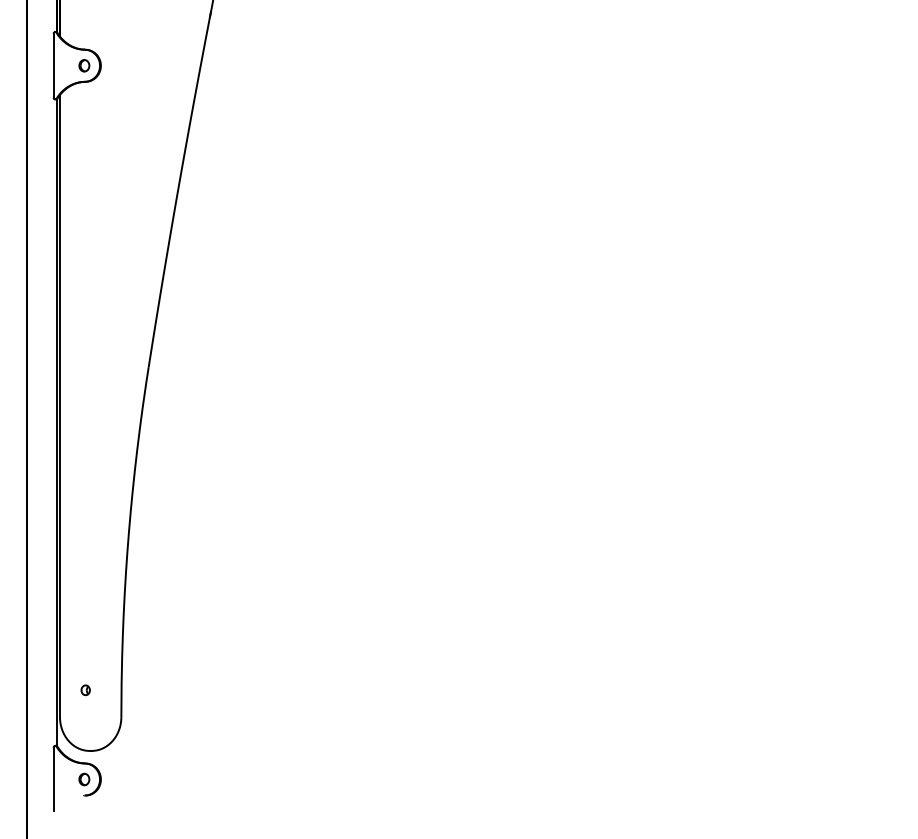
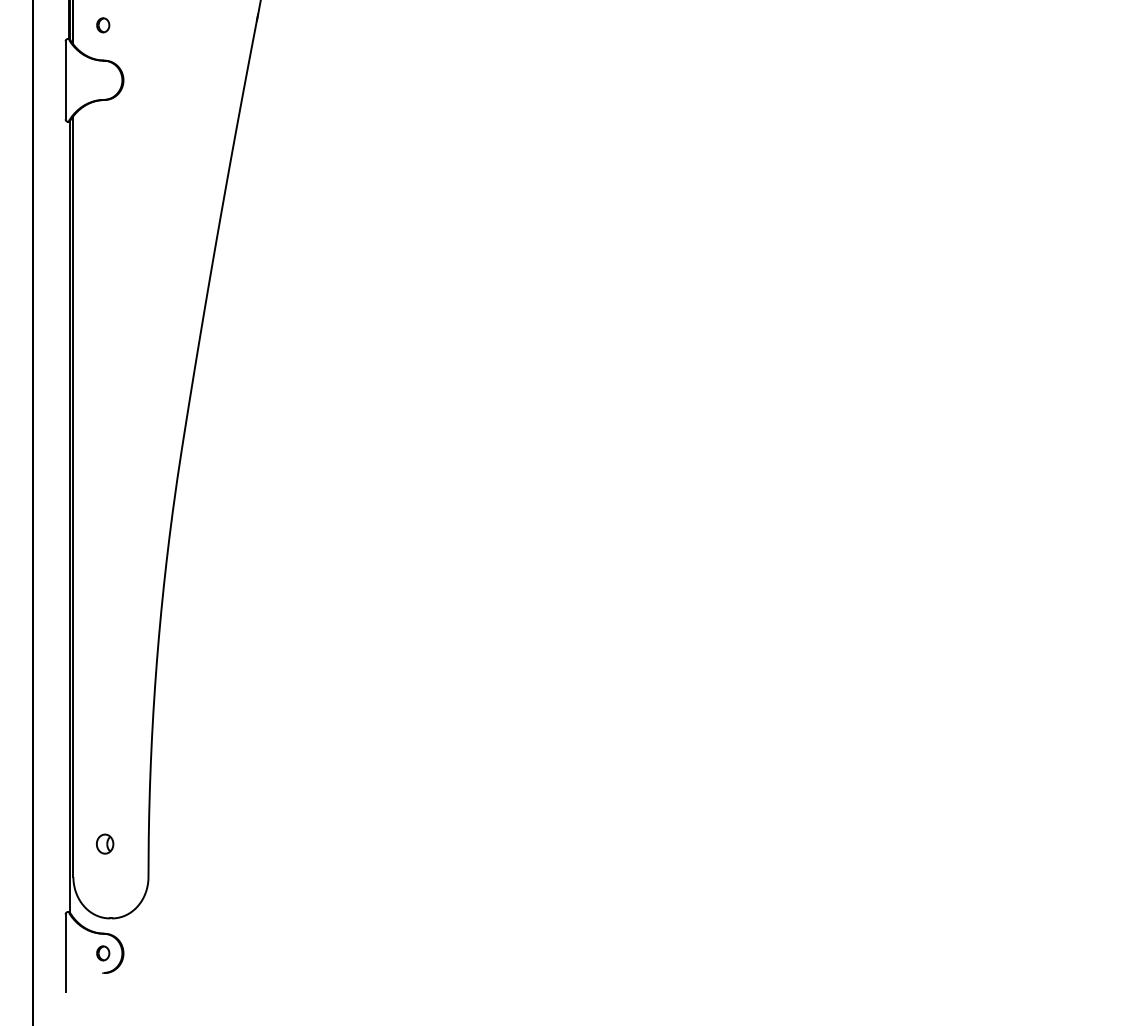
part: (84, 65) -> (103, 25), moved
part: (85, 690) -> (104, 844), size x1.6

